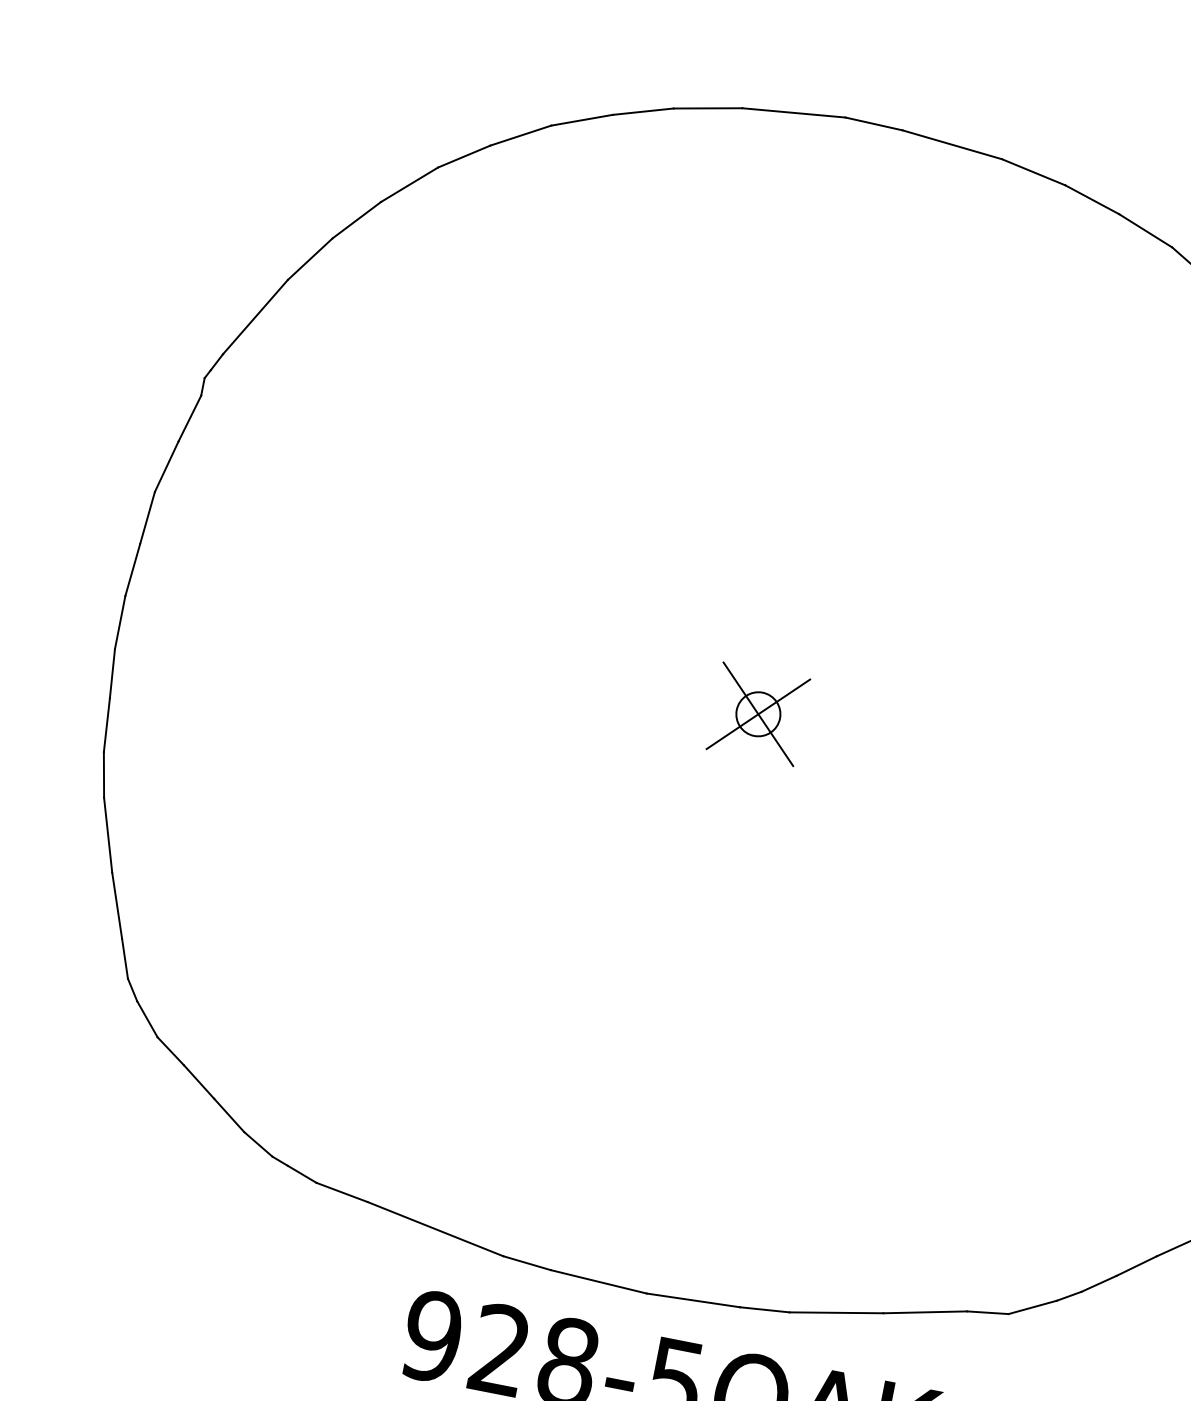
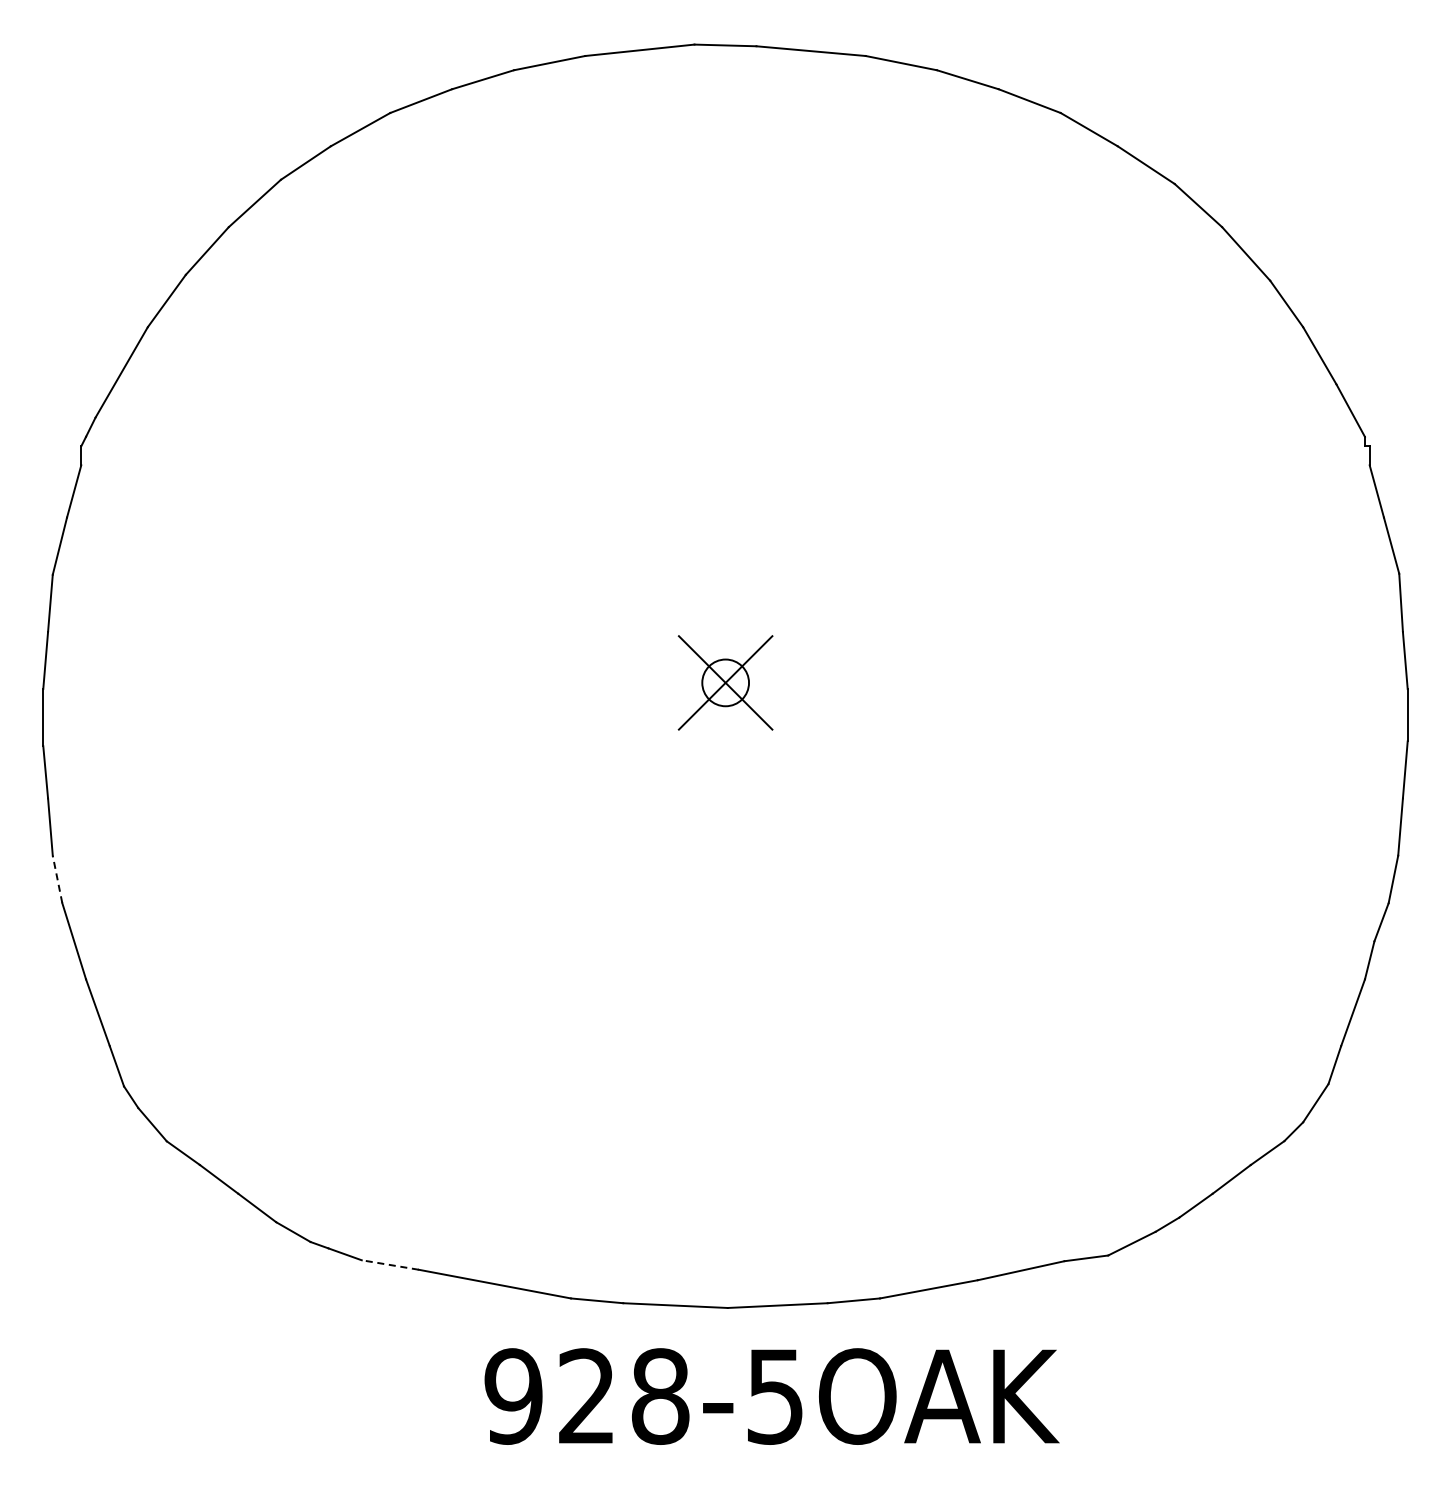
line: (104, 774) -> (57, 878), solid -> dashed
line: (342, 1192) -> (390, 1265), solid -> dashed

